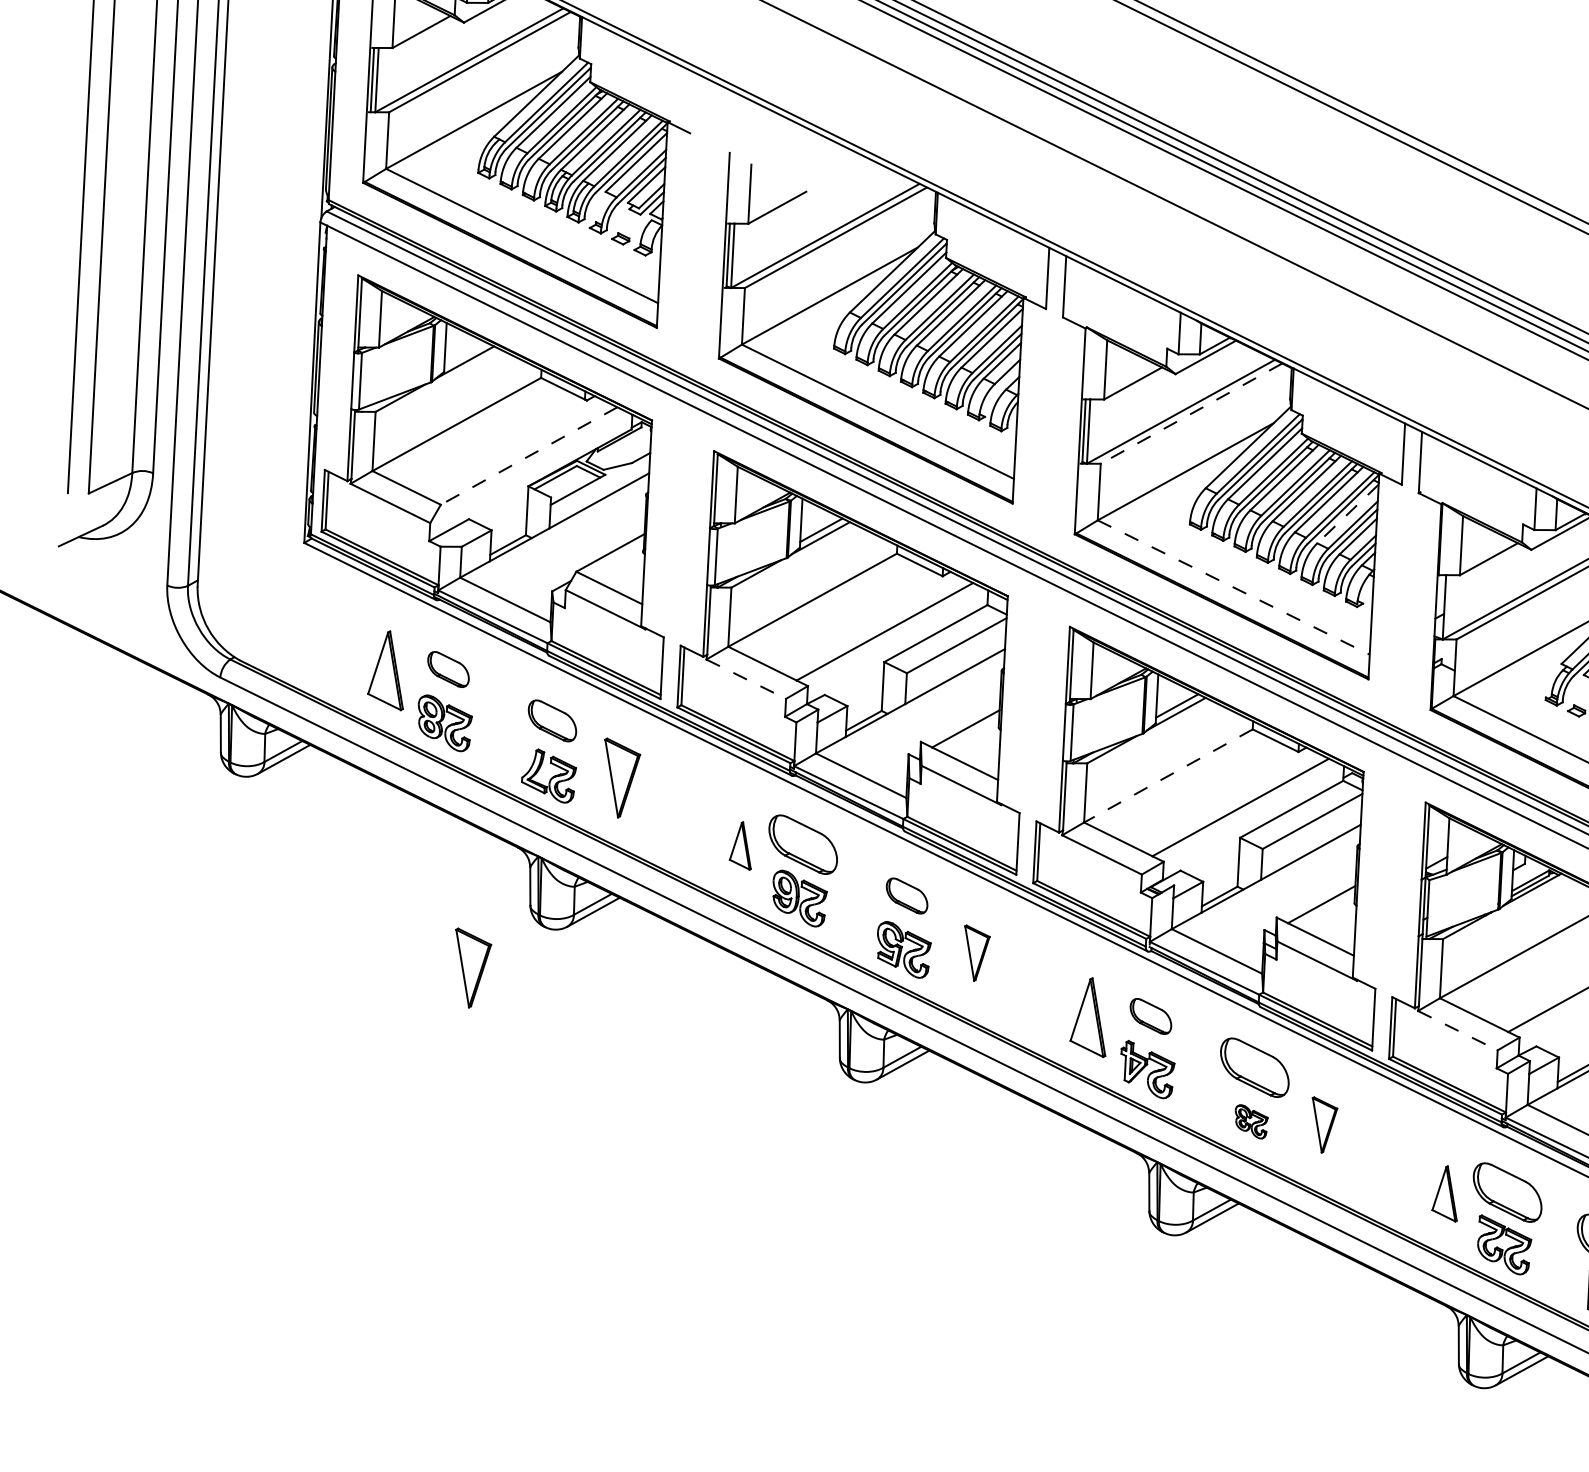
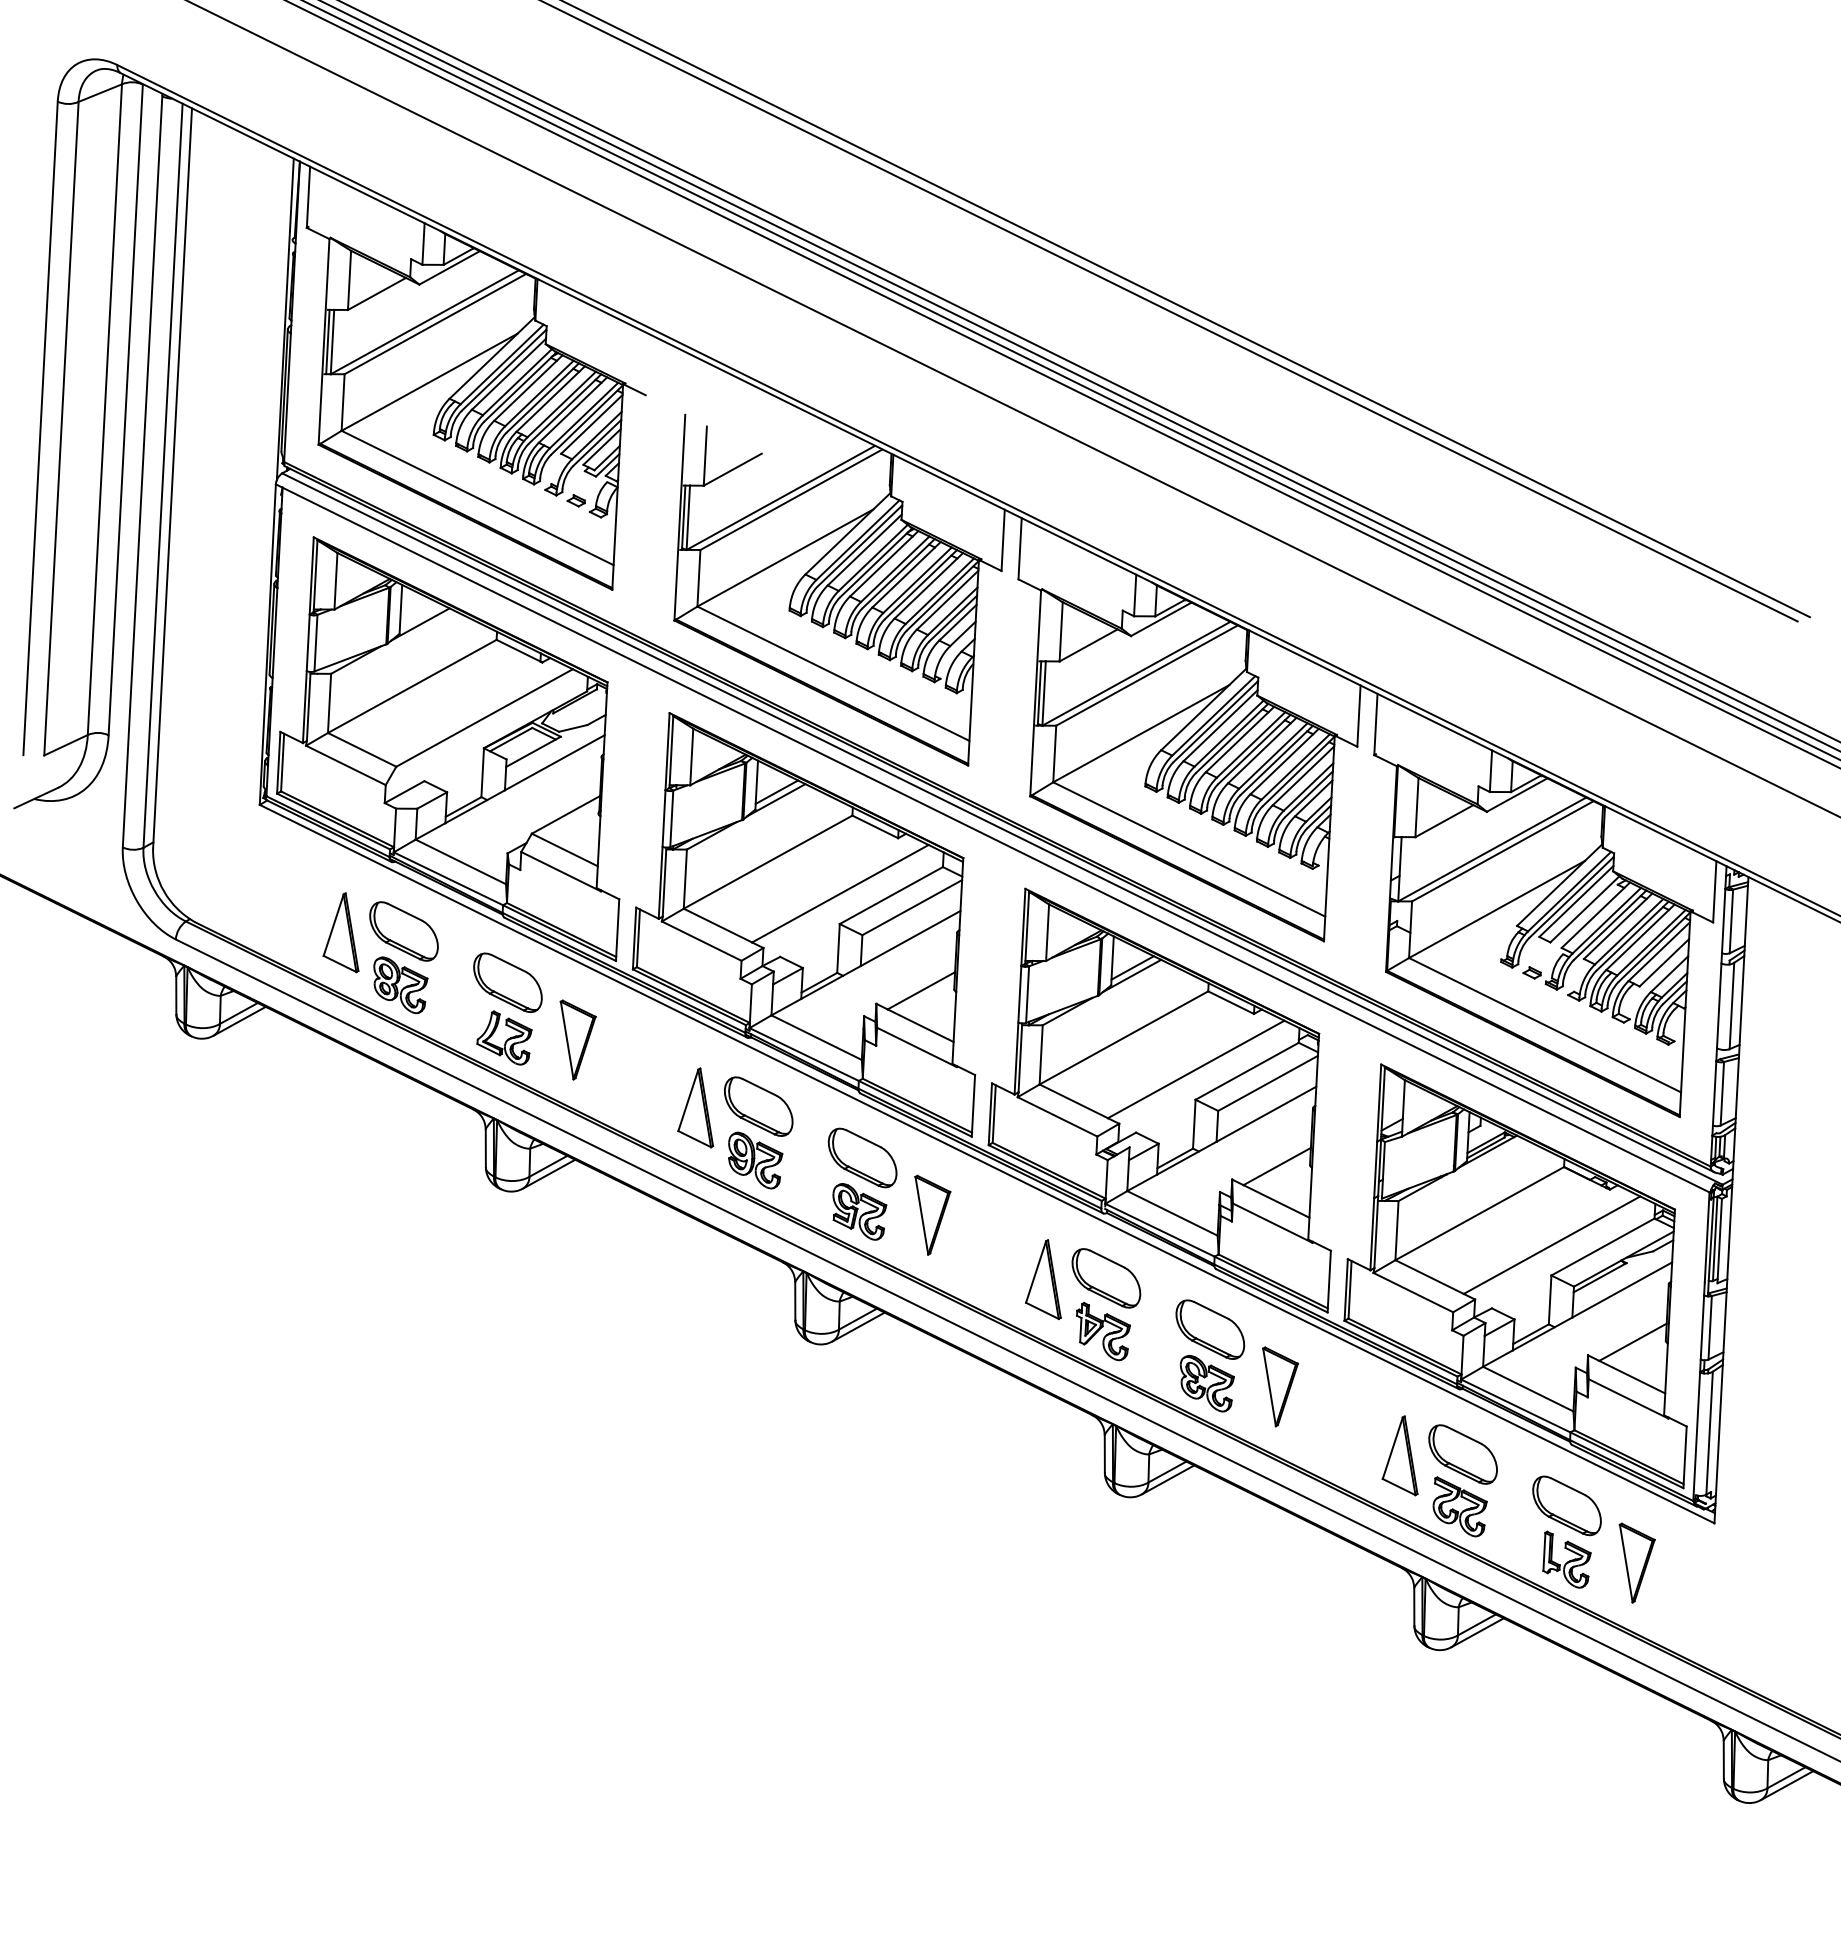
line: (1192, 413) -> (1147, 675), dashed -> solid
line: (529, 456) -> (484, 718), dashed -> solid
line: (1348, 514) -> (1303, 776), dashed -> solid
line: (1234, 587) -> (1189, 849), dashed -> solid
part: (448, 669) -> (403, 931), size x1.67
line: (747, 679) -> (702, 941), dashed -> solid
part: (552, 720) -> (507, 982), size x1.43
line: (1168, 776) -> (1123, 1038), dashed -> solid
part: (740, 845) -> (695, 1107), size x1.67
part: (907, 895) -> (862, 1157), size x1.67
part: (977, 952) -> (932, 1214), size x1.43
part: (473, 967) -> (428, 1229), removed
part: (1151, 1016) -> (1106, 1278), size x1.67
line: (1458, 1030) -> (1413, 1292), dashed -> solid
part: (1251, 1121) -> (1206, 1383), size x1.67
part: (1325, 1124) -> (1280, 1386), size x1.43
part: (1444, 1193) -> (1399, 1455), size x1.43

